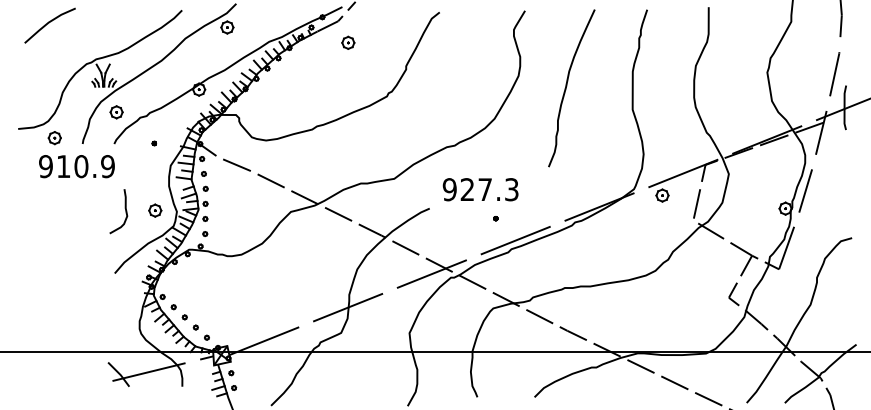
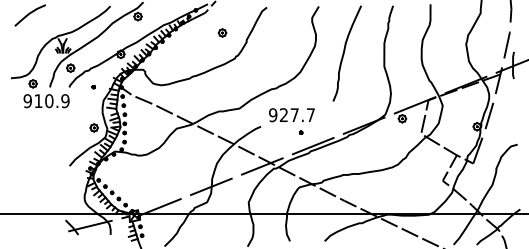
part: (348, 42) -> (222, 32), moved
text: (511, 190) -> (310, 115), 927.3 -> 927.7
curve: (124, 211) -> (75, 128), removed

